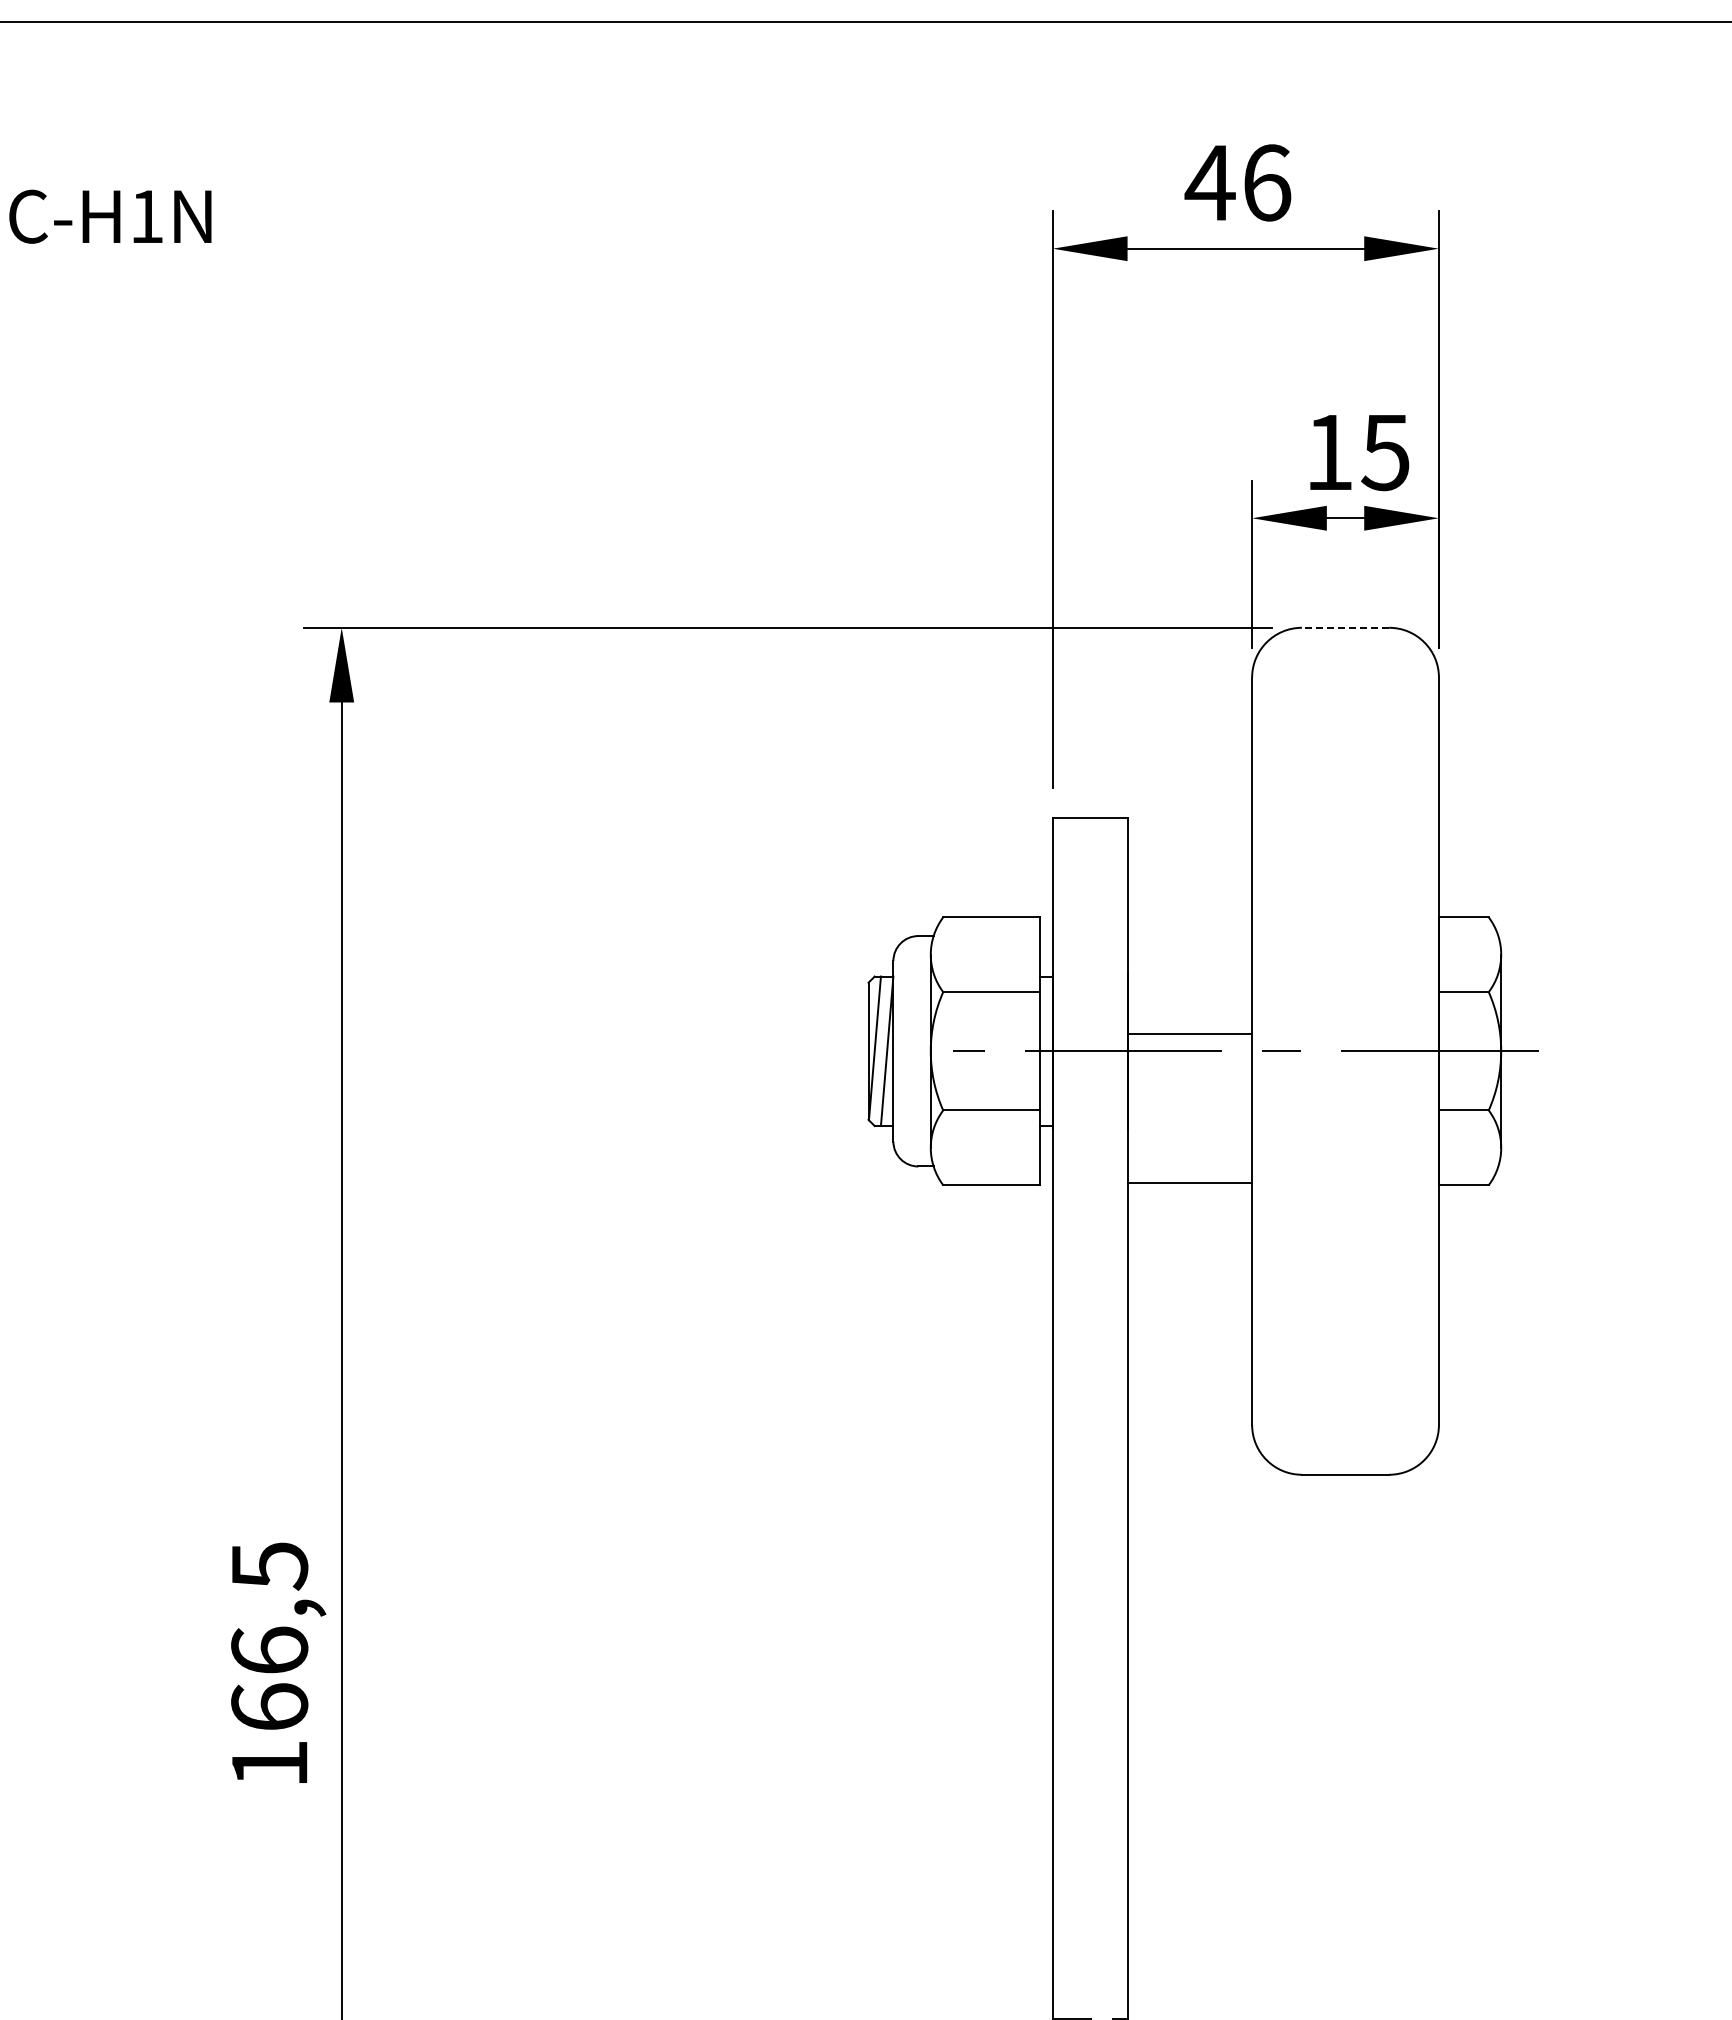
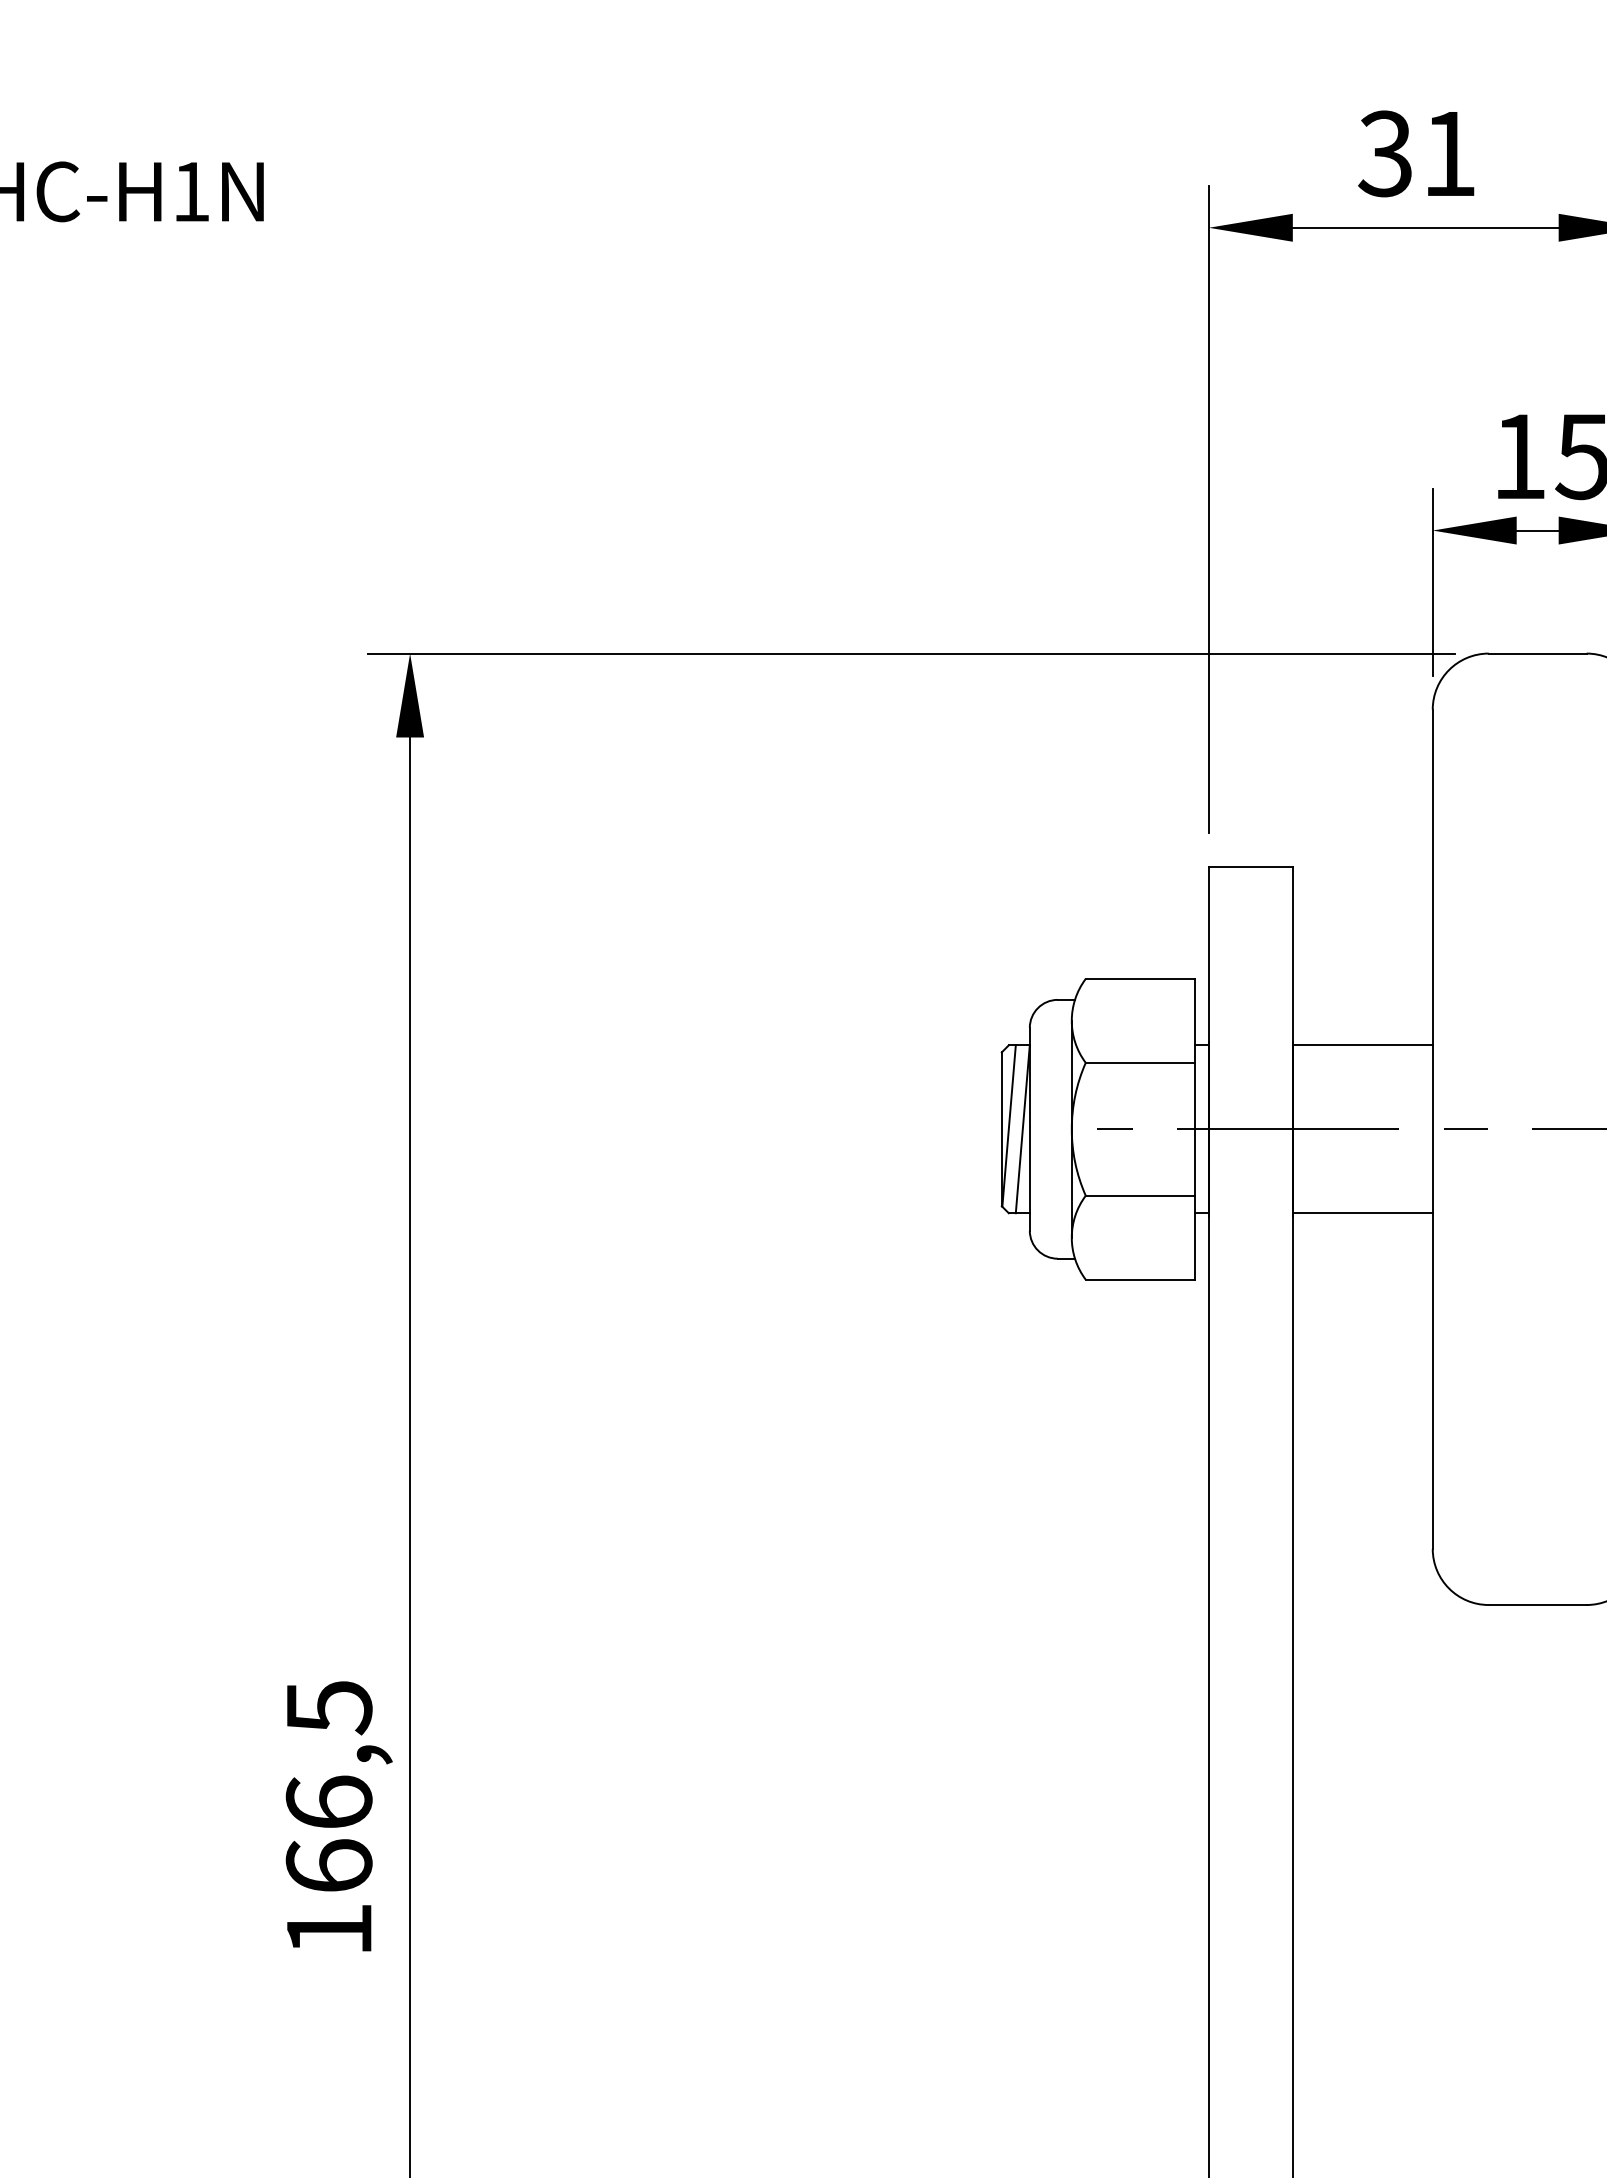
text: (1237, 182) -> (1416, 153), 46 -> 31
line: (1345, 627) -> (1537, 653), dashed -> solid
line: (1189, 1033) -> (1362, 1045), moved
line: (1189, 1183) -> (1362, 1213), moved

